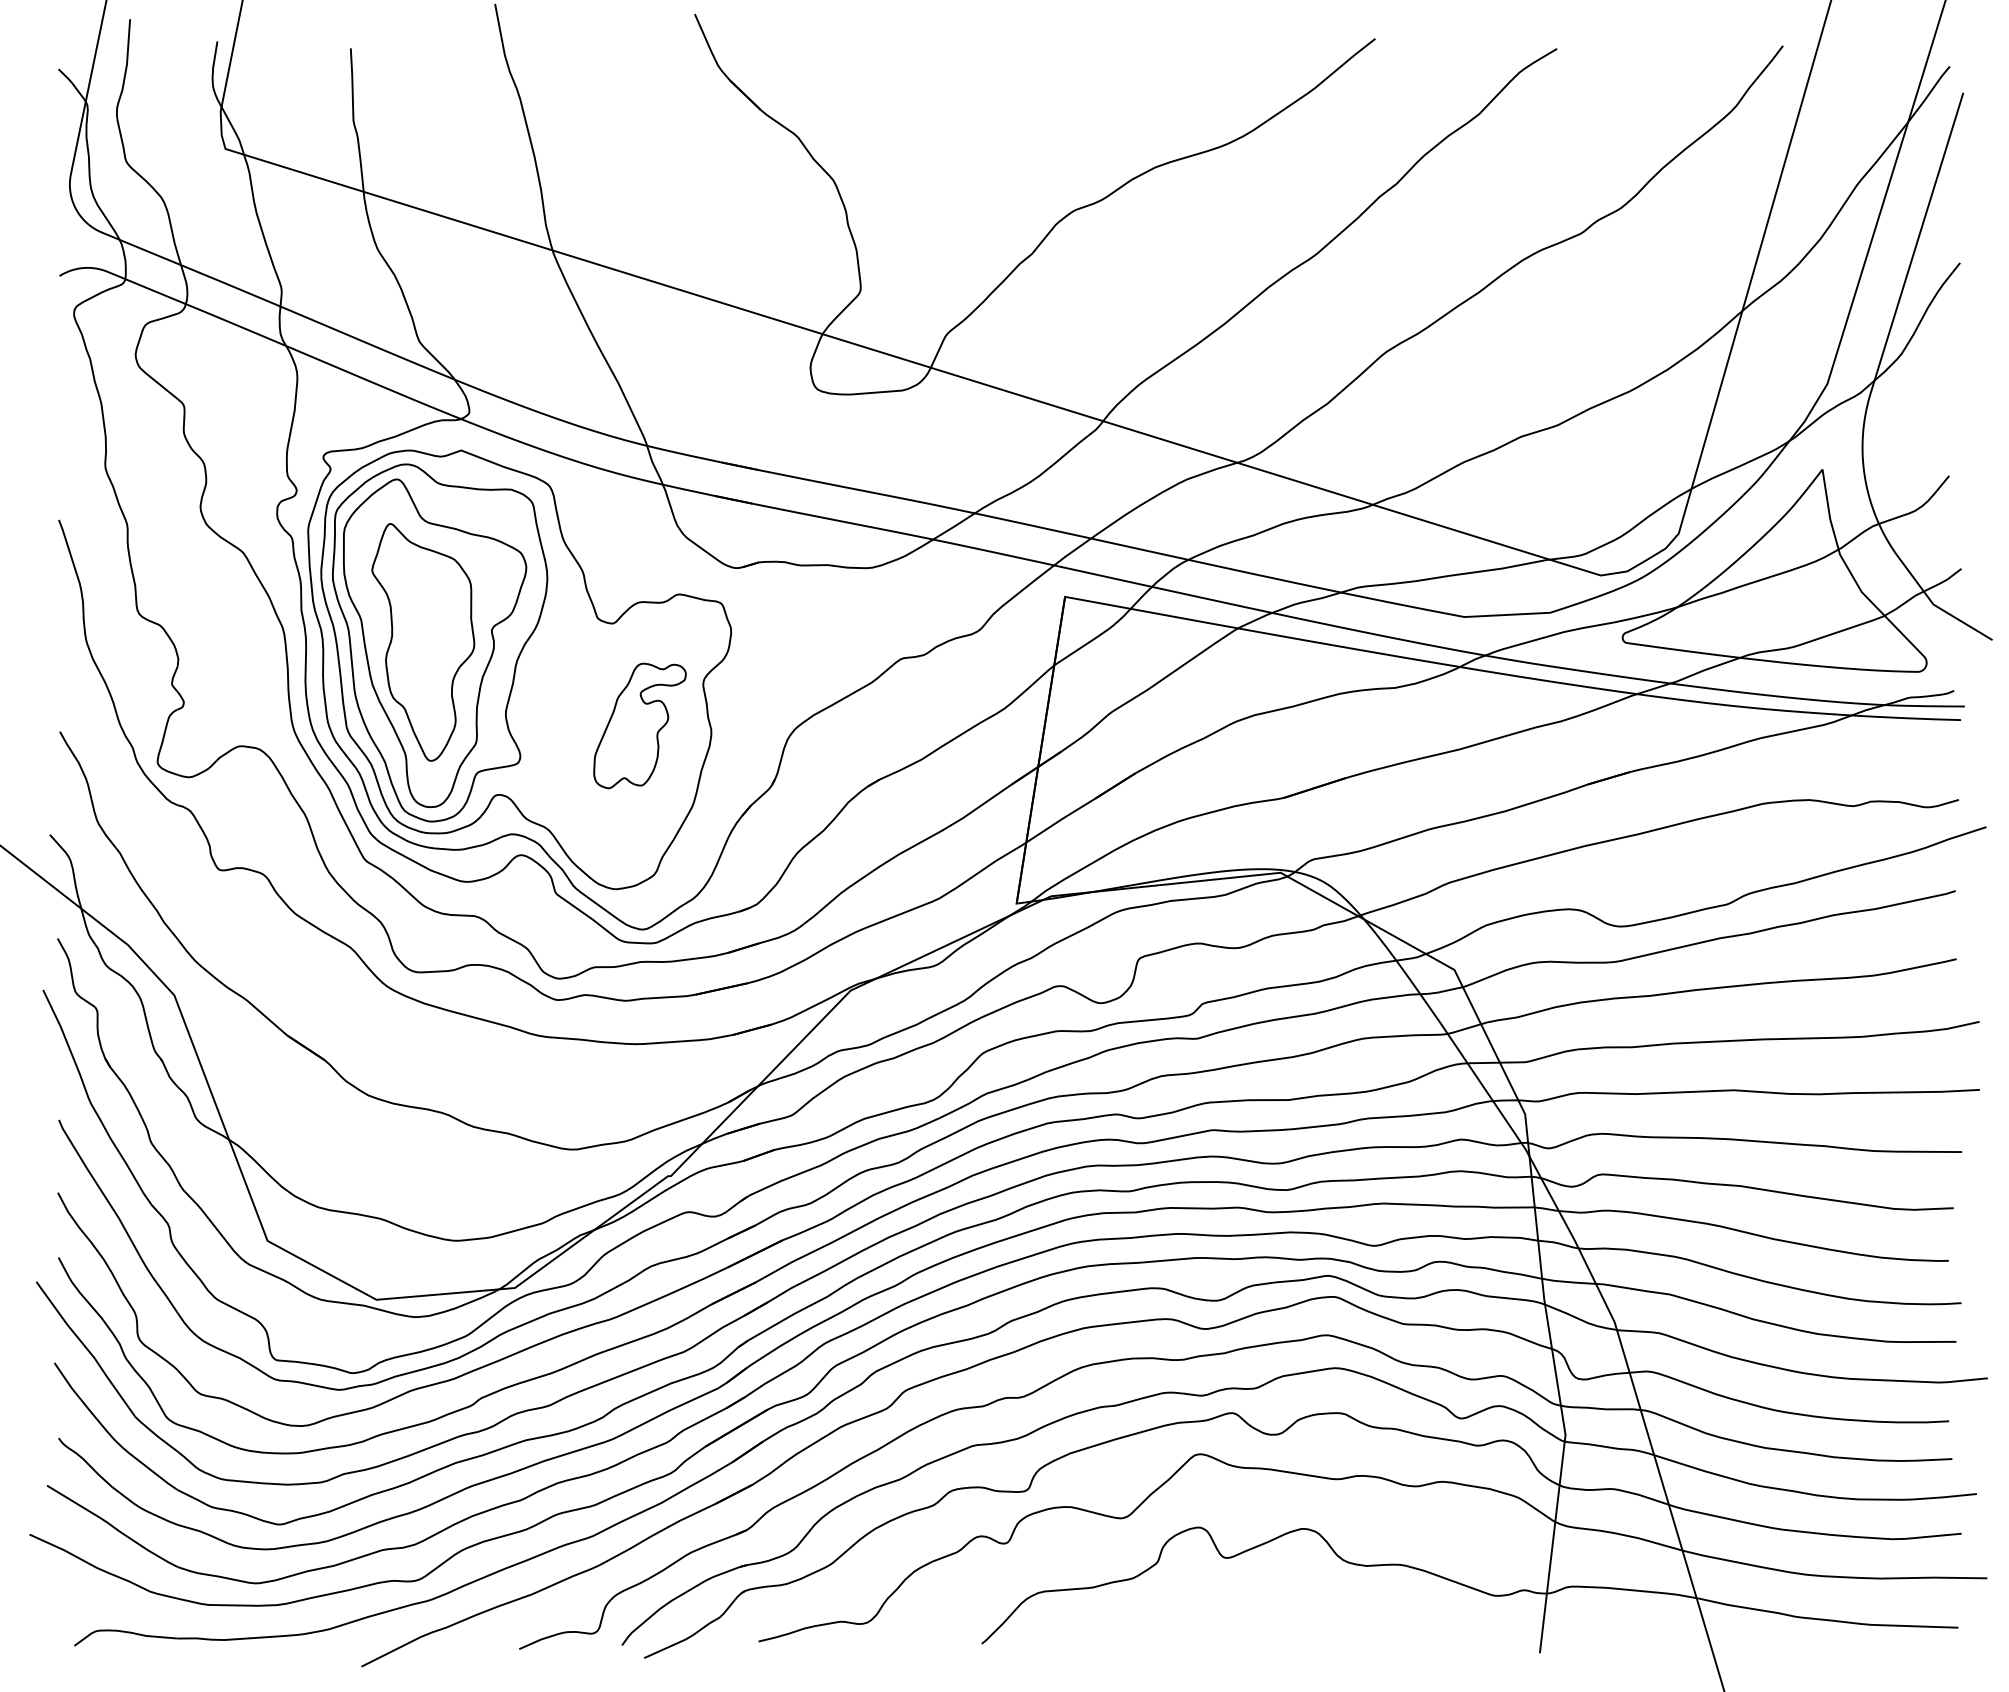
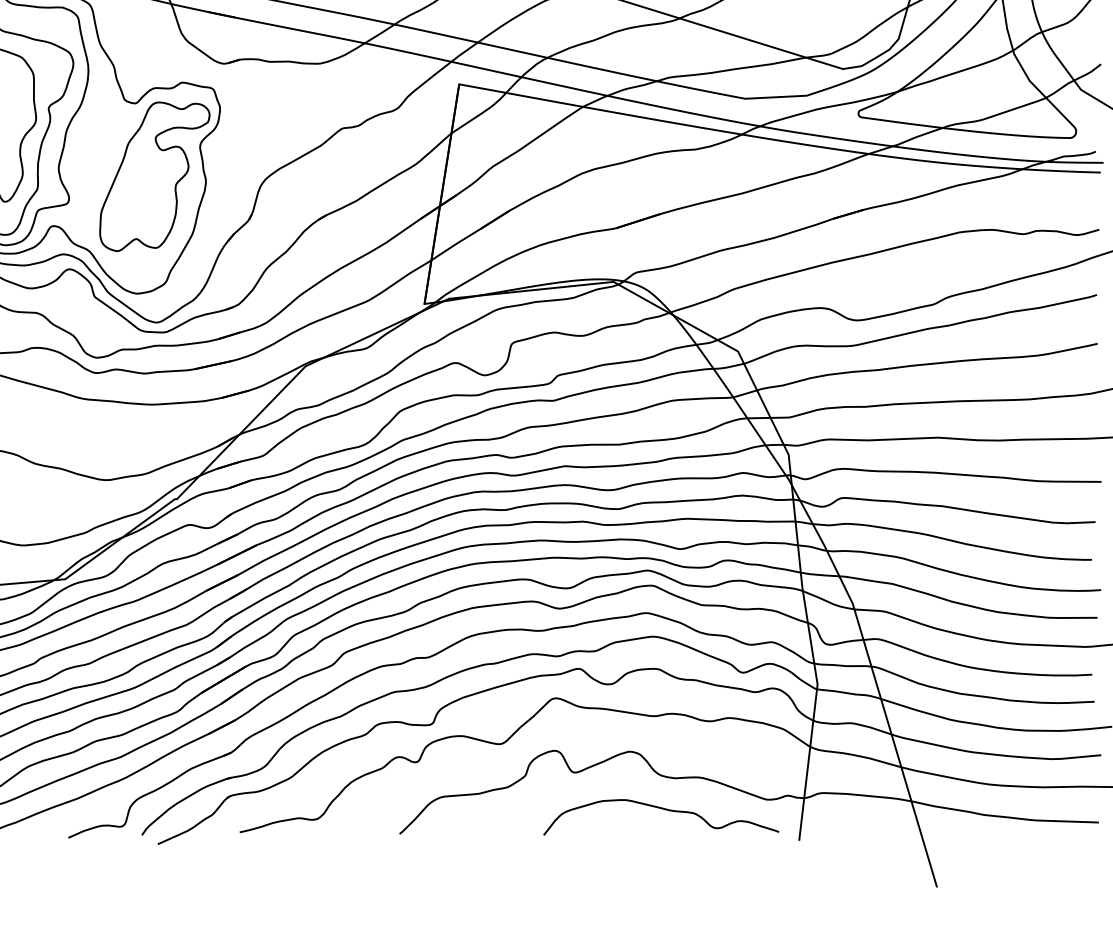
part: (639, 725) -> (154, 176), size x1.67
curve: (1349, 1609) -> (662, 809), added

